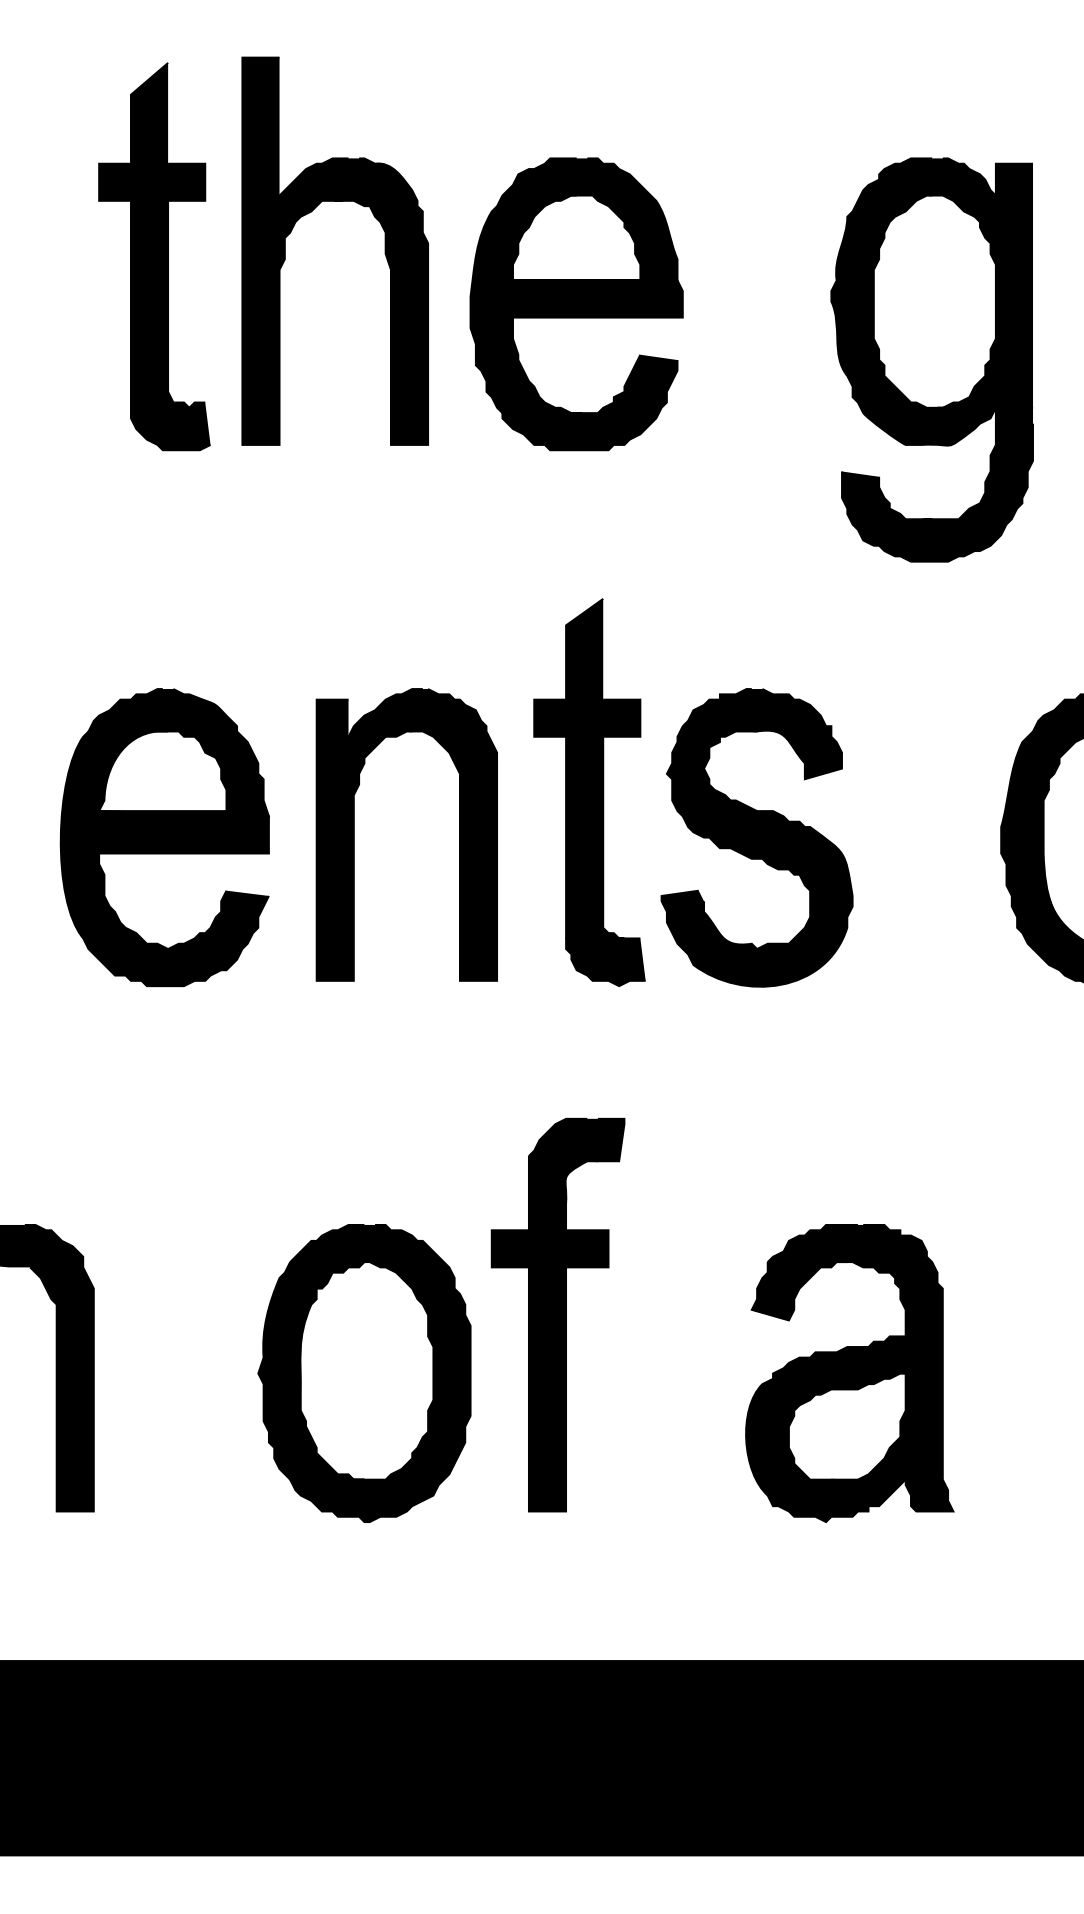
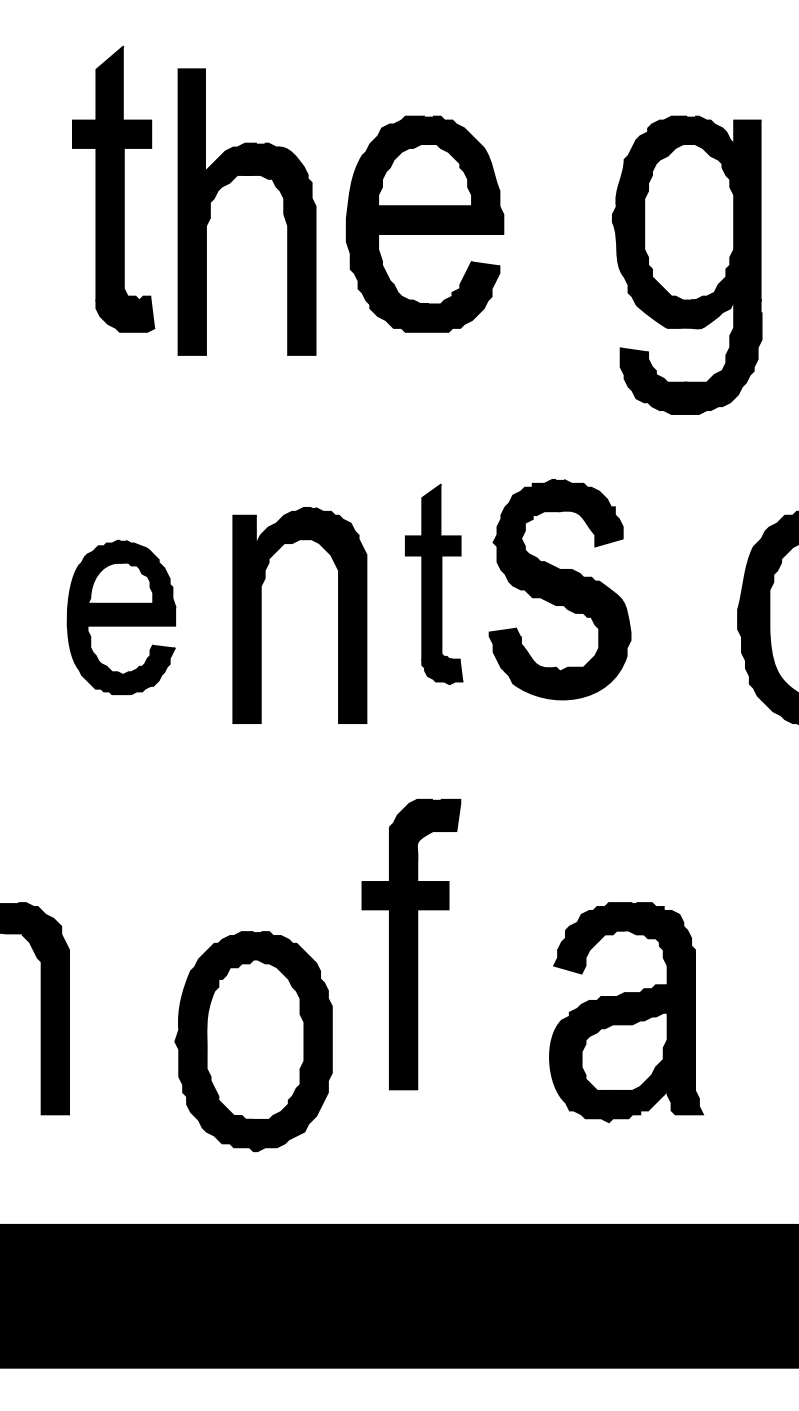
part: (312, 212) -> (230, 183), moved
part: (588, 792) -> (433, 584), size x0.7
part: (164, 837) -> (121, 617), size x0.7
part: (756, 837) -> (559, 589), moved
part: (558, 1315) -> (411, 944), moved
part: (364, 1373) -> (253, 1041), moved

